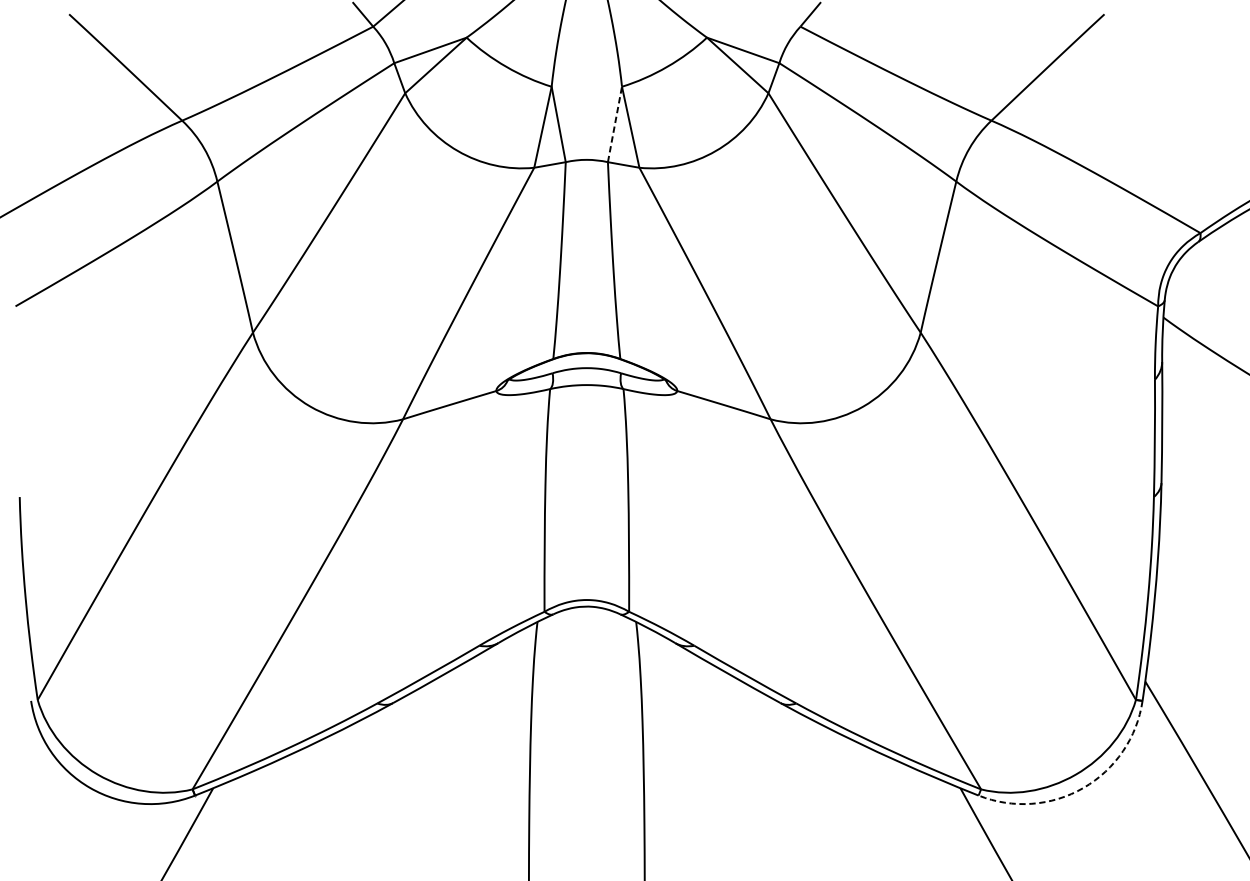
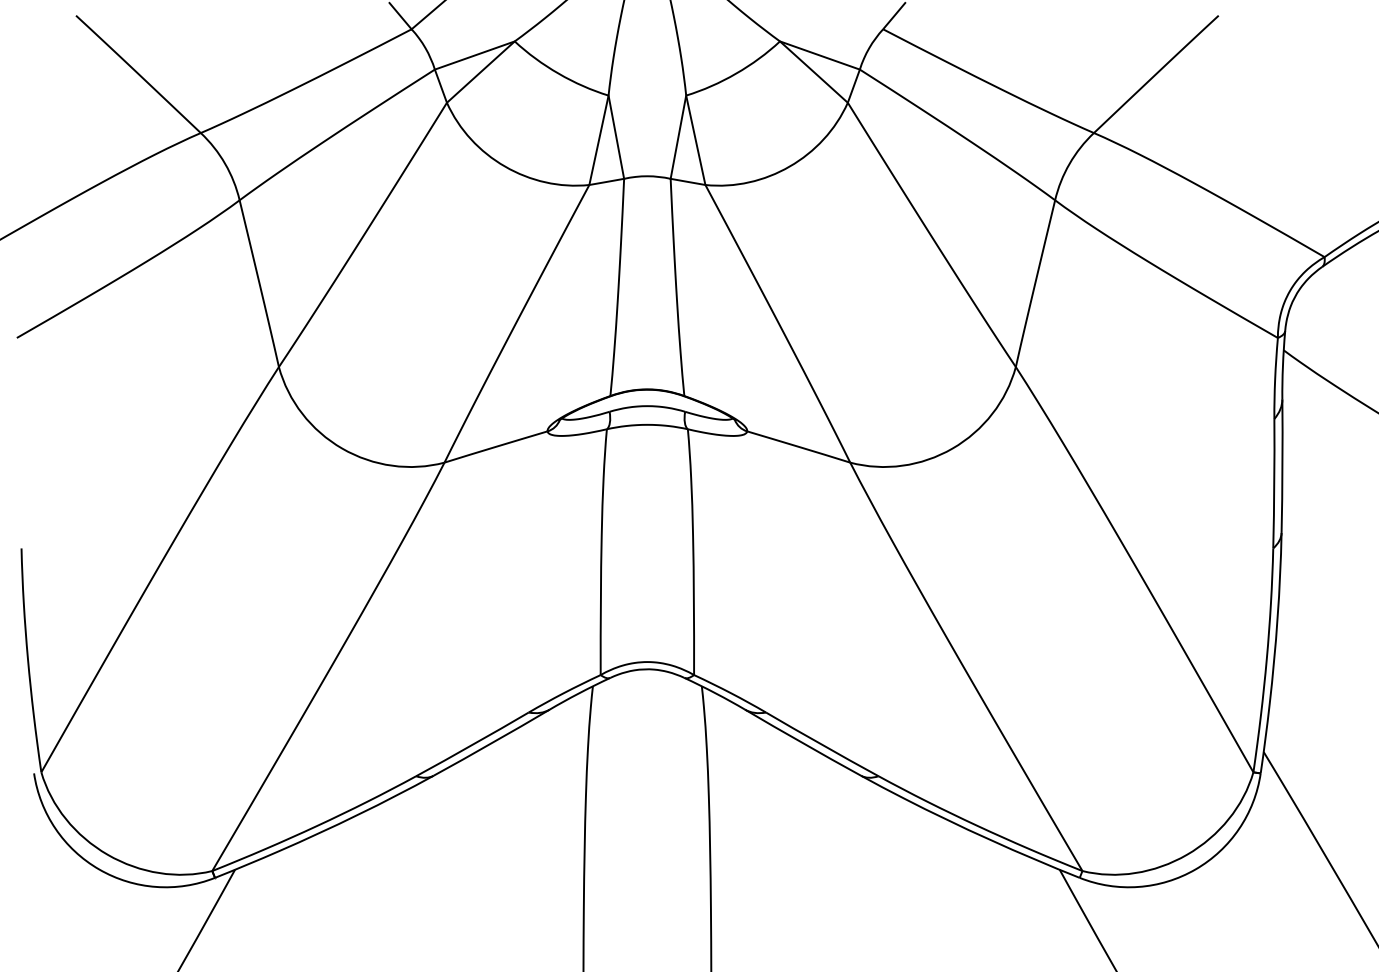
line: (615, 123) -> (678, 136), dashed -> solid
arc: (1083, 787) -> (1195, 869), dashed -> solid

